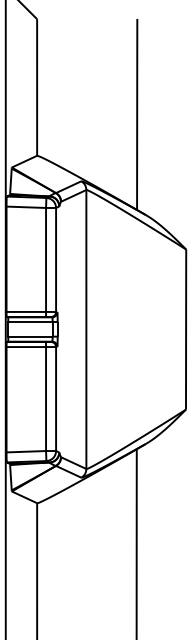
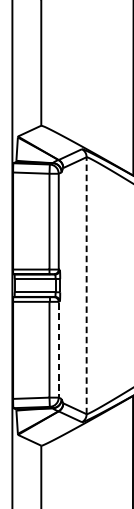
line: (86, 329) -> (86, 285), solid -> dashed
line: (56, 401) -> (59, 352), solid -> dashed

